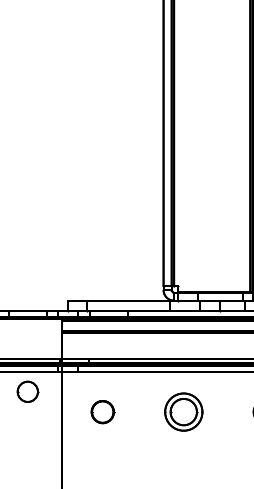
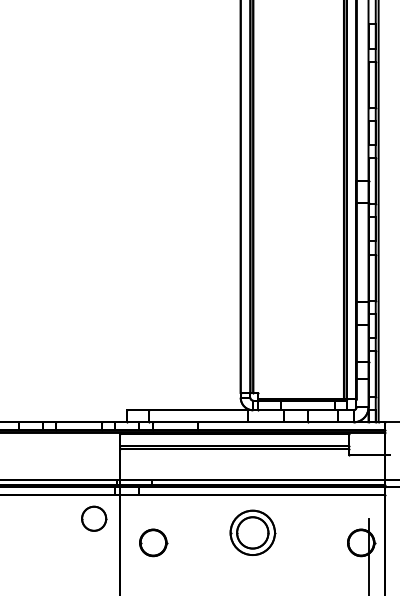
circle: (28, 391) -> (94, 518), moved
part: (102, 411) -> (153, 542), moved
part: (183, 411) -> (252, 532), moved

